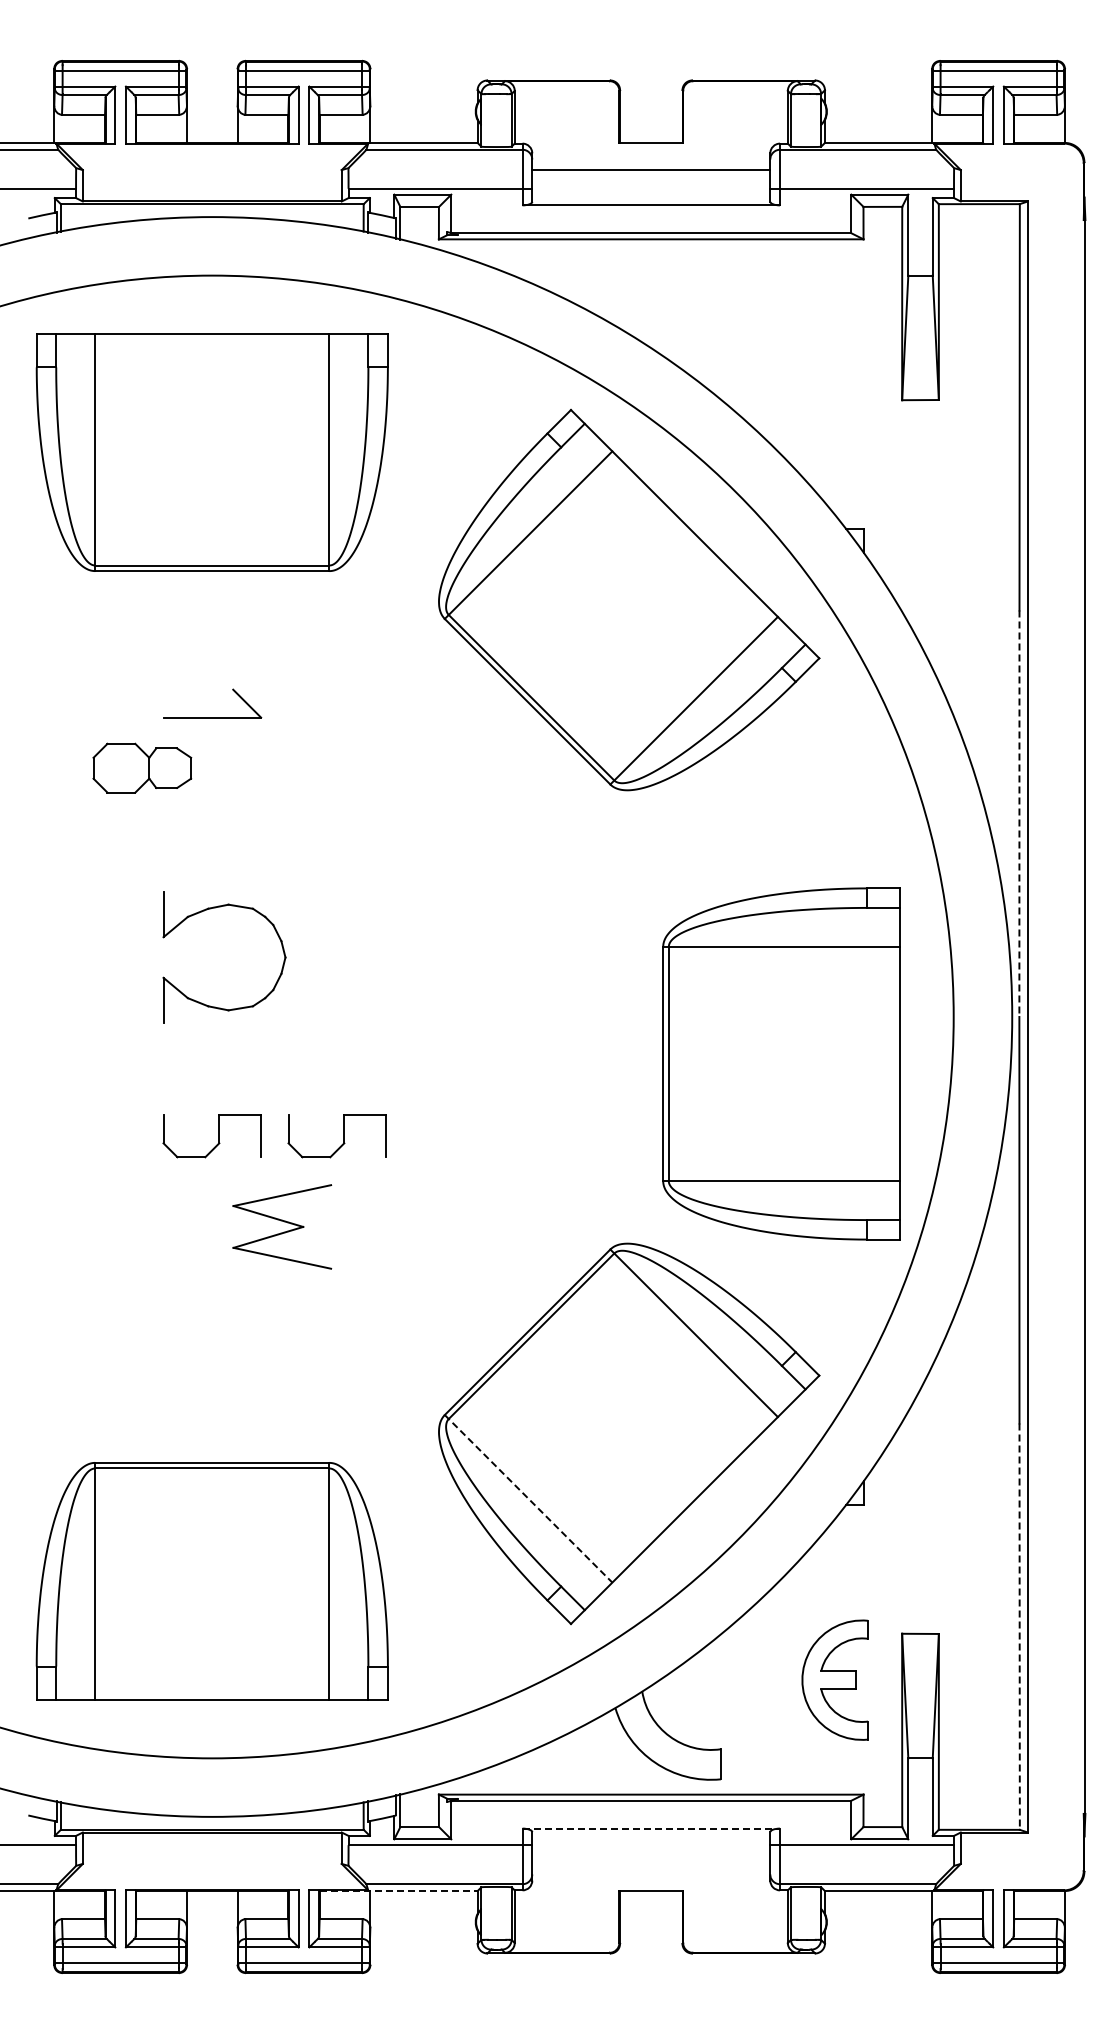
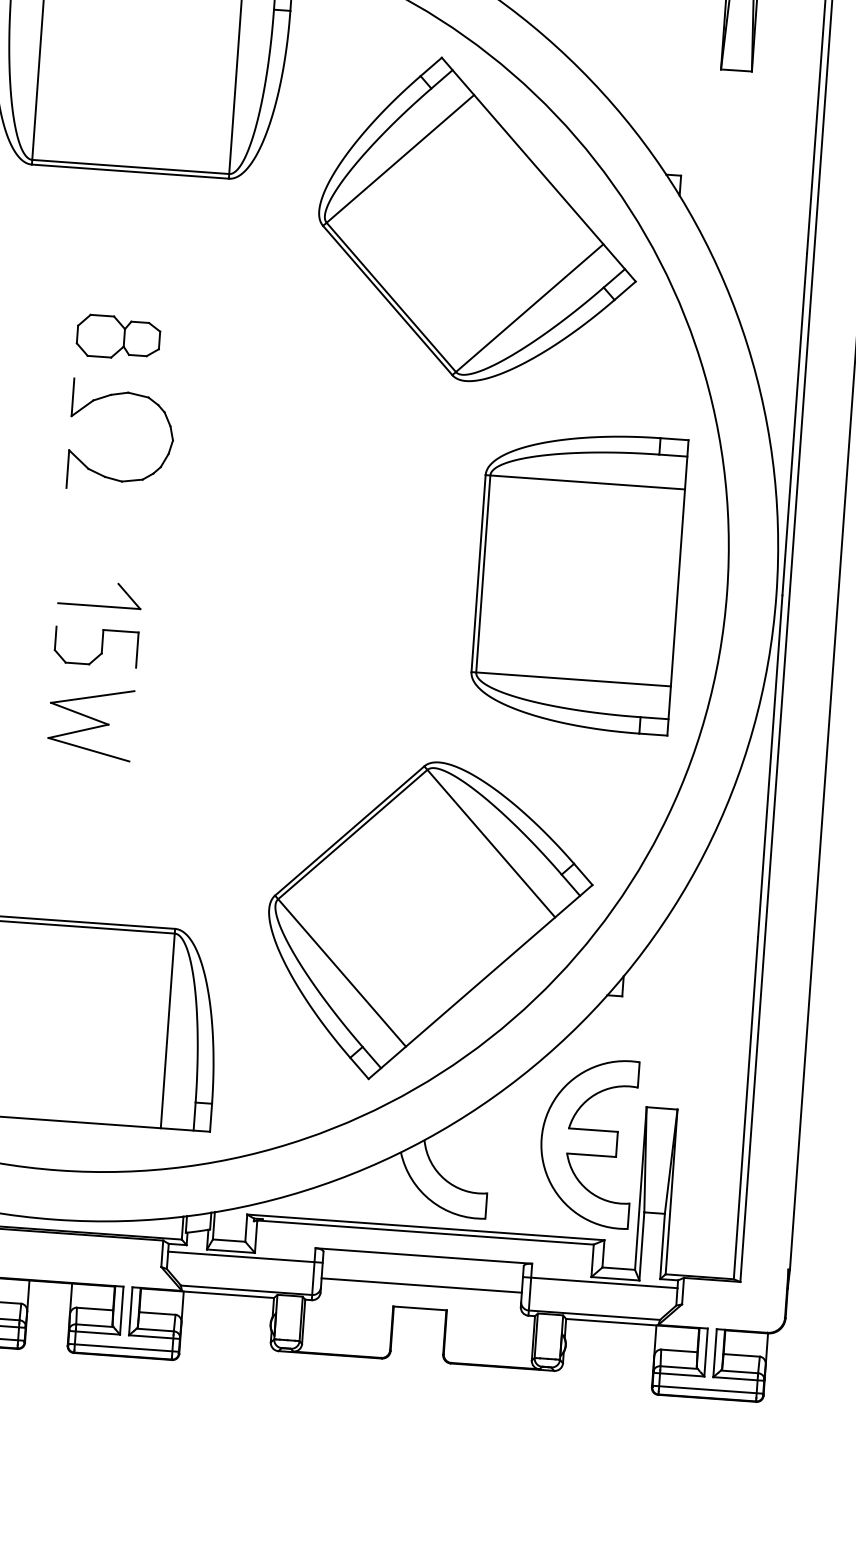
part: (212, 717) -> (99, 606), moved
part: (142, 767) -> (118, 336), moved
line: (1019, 814) -> (794, 425), dashed -> solid
part: (215, 908) -> (117, 395), moved
part: (781, 1063) -> (578, 580), moved
part: (343, 1136) -> (206, 655), removed
part: (282, 1226) -> (91, 722), moved
line: (528, 1498) -> (340, 970), dashed -> solid
line: (1019, 1627) -> (745, 1108), dashed -> solid
part: (834, 1679) -> (586, 1141), size x1.67
line: (651, 1828) -> (424, 1255), dashed -> solid
line: (651, 1863) -> (421, 1285), added
line: (399, 1891) -> (208, 1293), dashed -> solid

